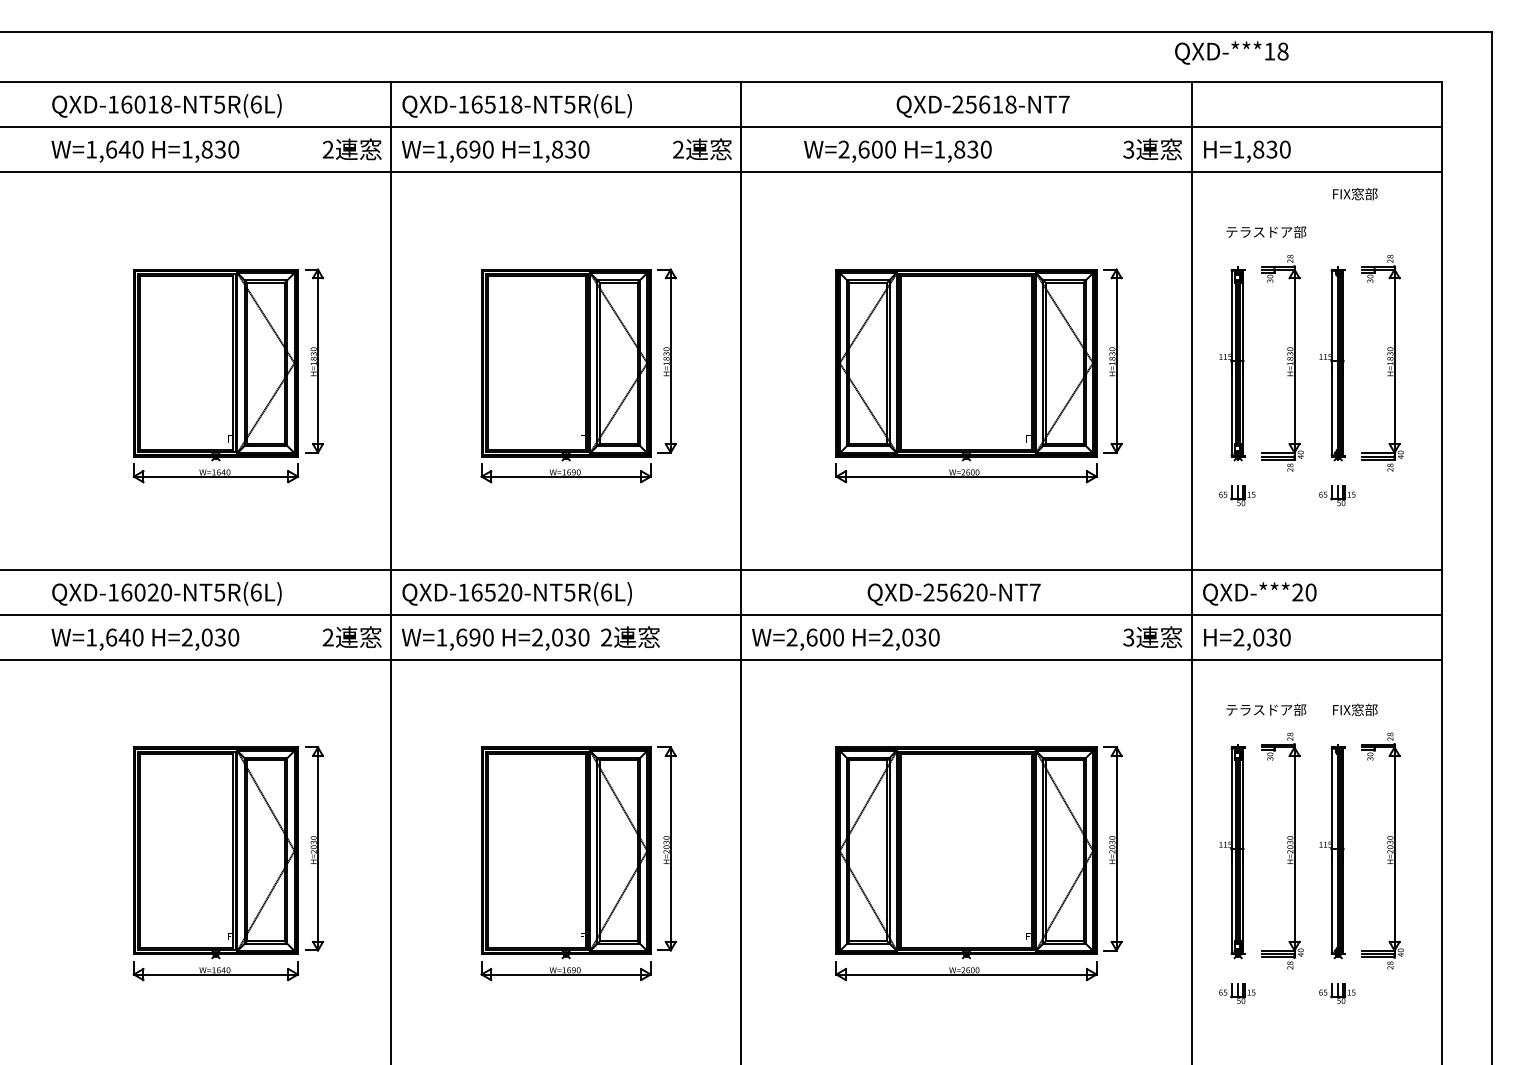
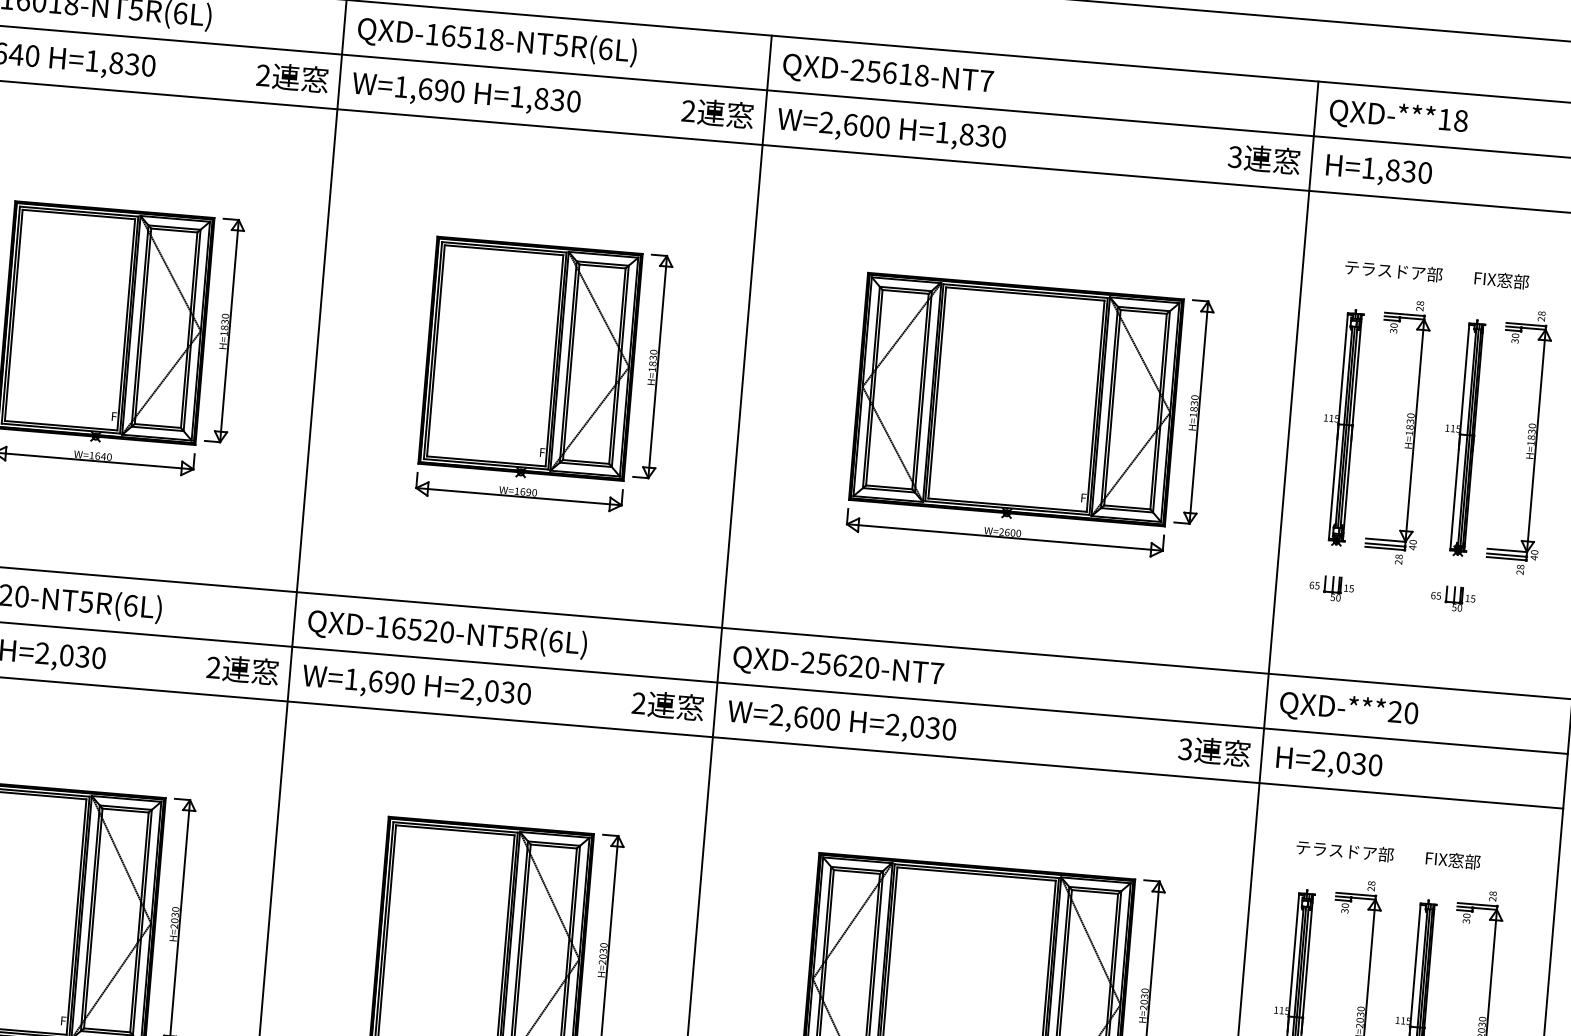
text: (1231, 52) -> (1398, 116), moved
text: (982, 106) -> (887, 75), moved
text: (897, 151) -> (891, 130), moved
text: (1355, 193) -> (1502, 279), moved
text: (953, 594) -> (837, 667), moved
text: (630, 636) -> (668, 704), moved

